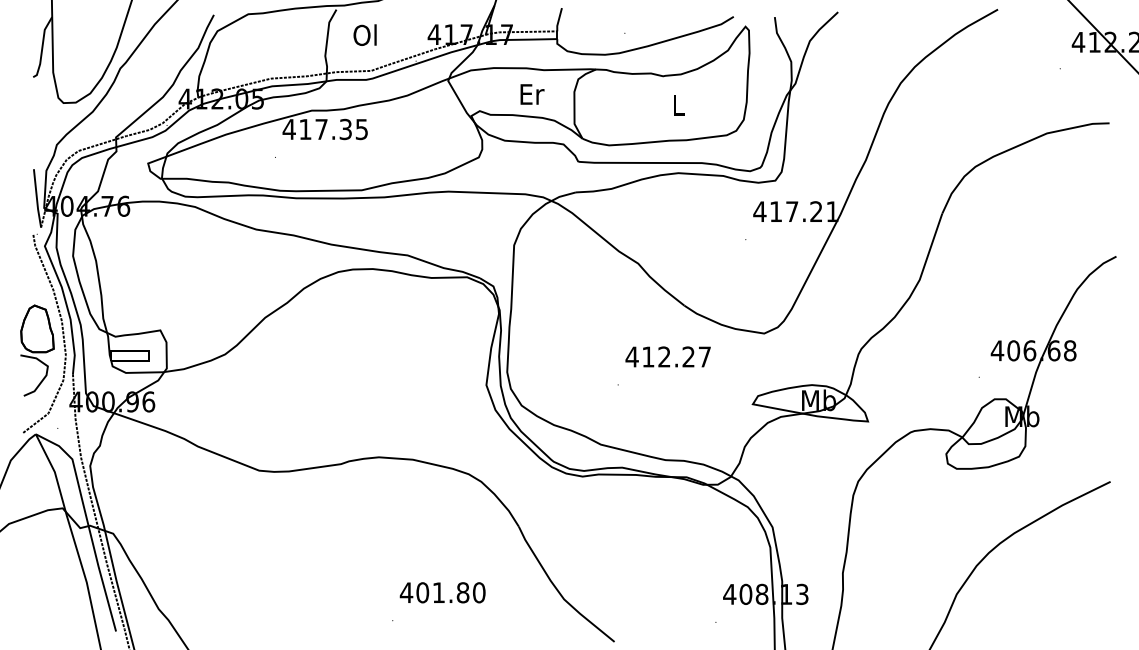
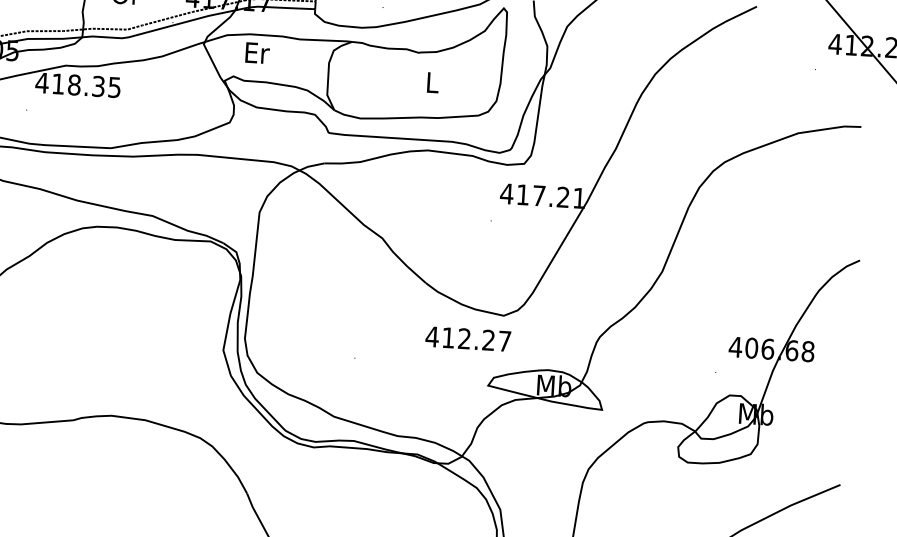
text: (532, 94) -> (257, 53), moved
text: (321, 129) -> (74, 85), 417.35 -> 418.35
text: (667, 356) -> (467, 338), moved

